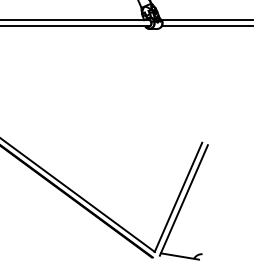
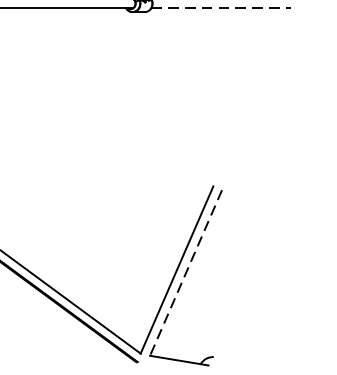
line: (207, 26) -> (221, 8), solid -> dashed
line: (183, 200) -> (184, 274), solid -> dashed

